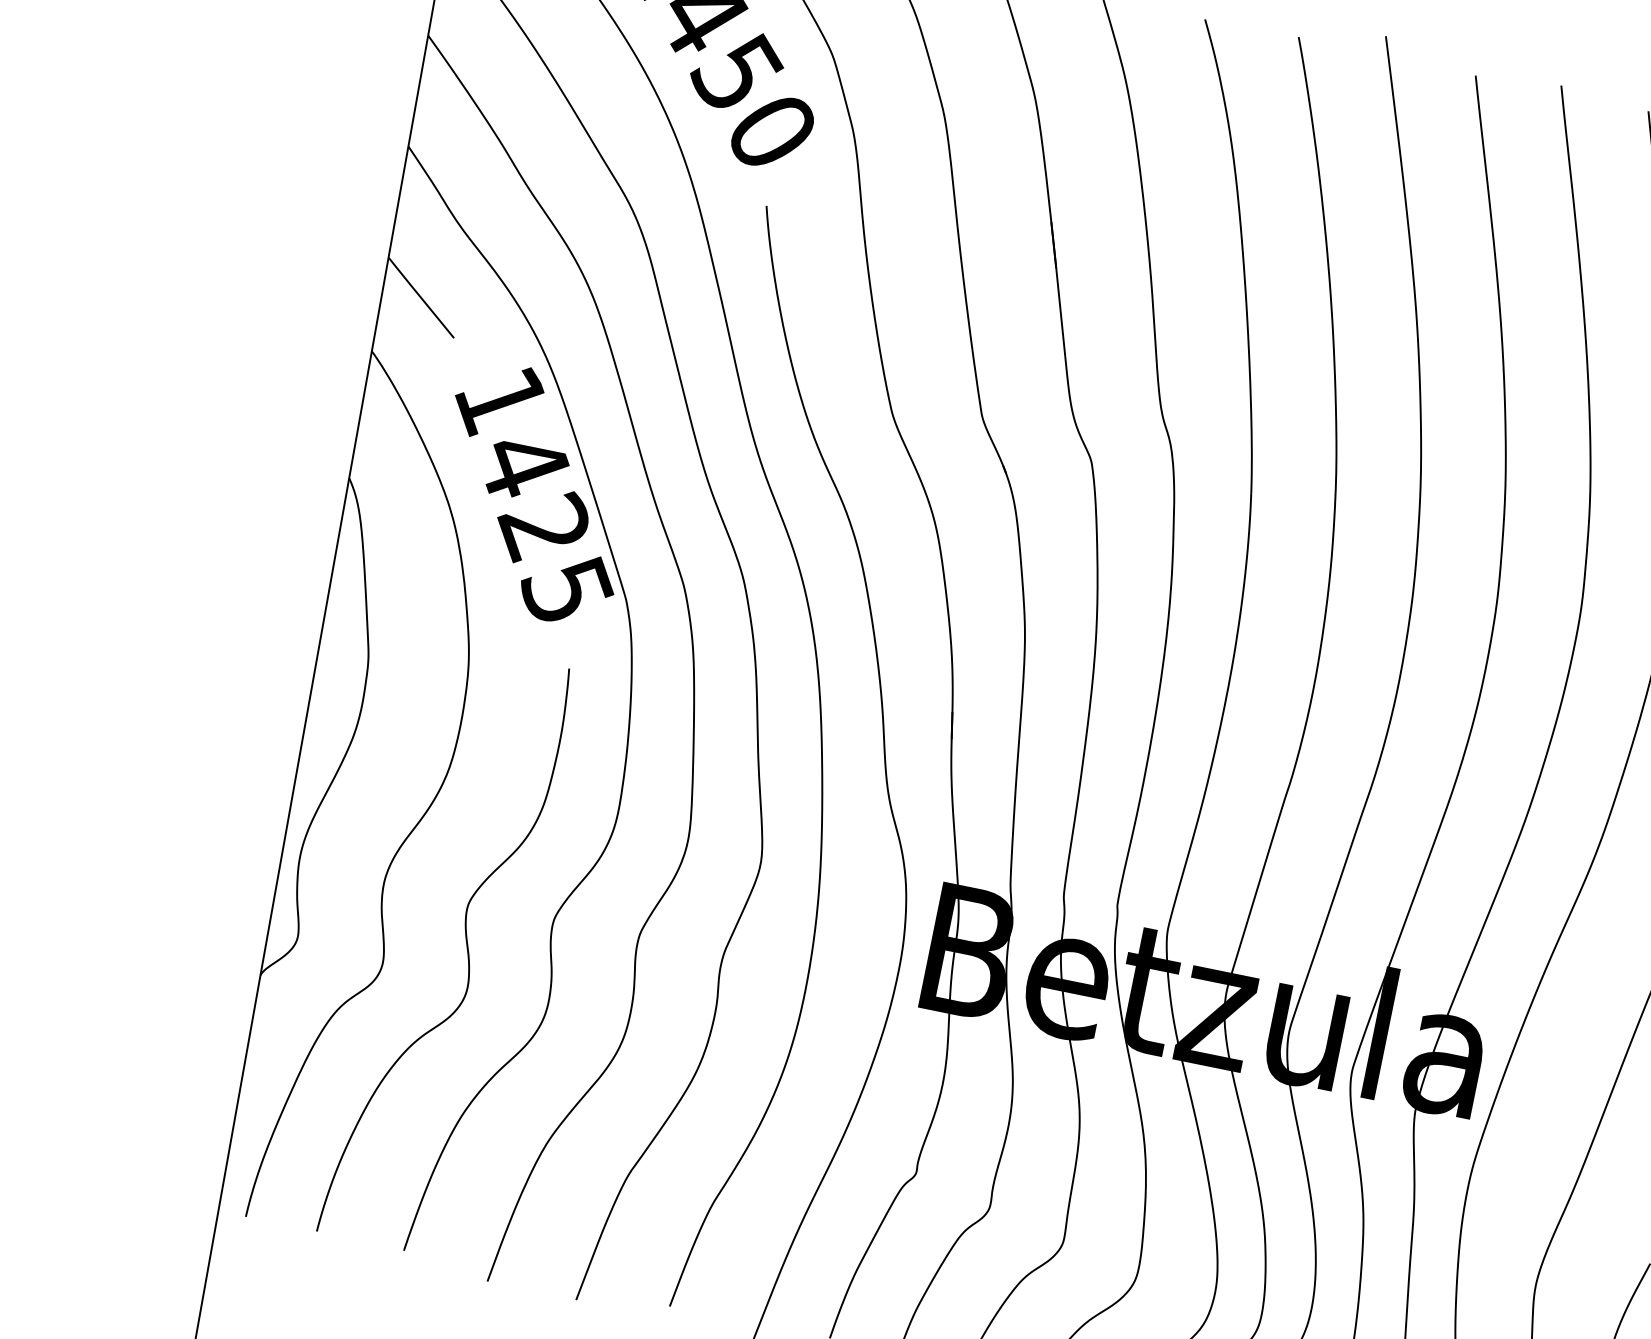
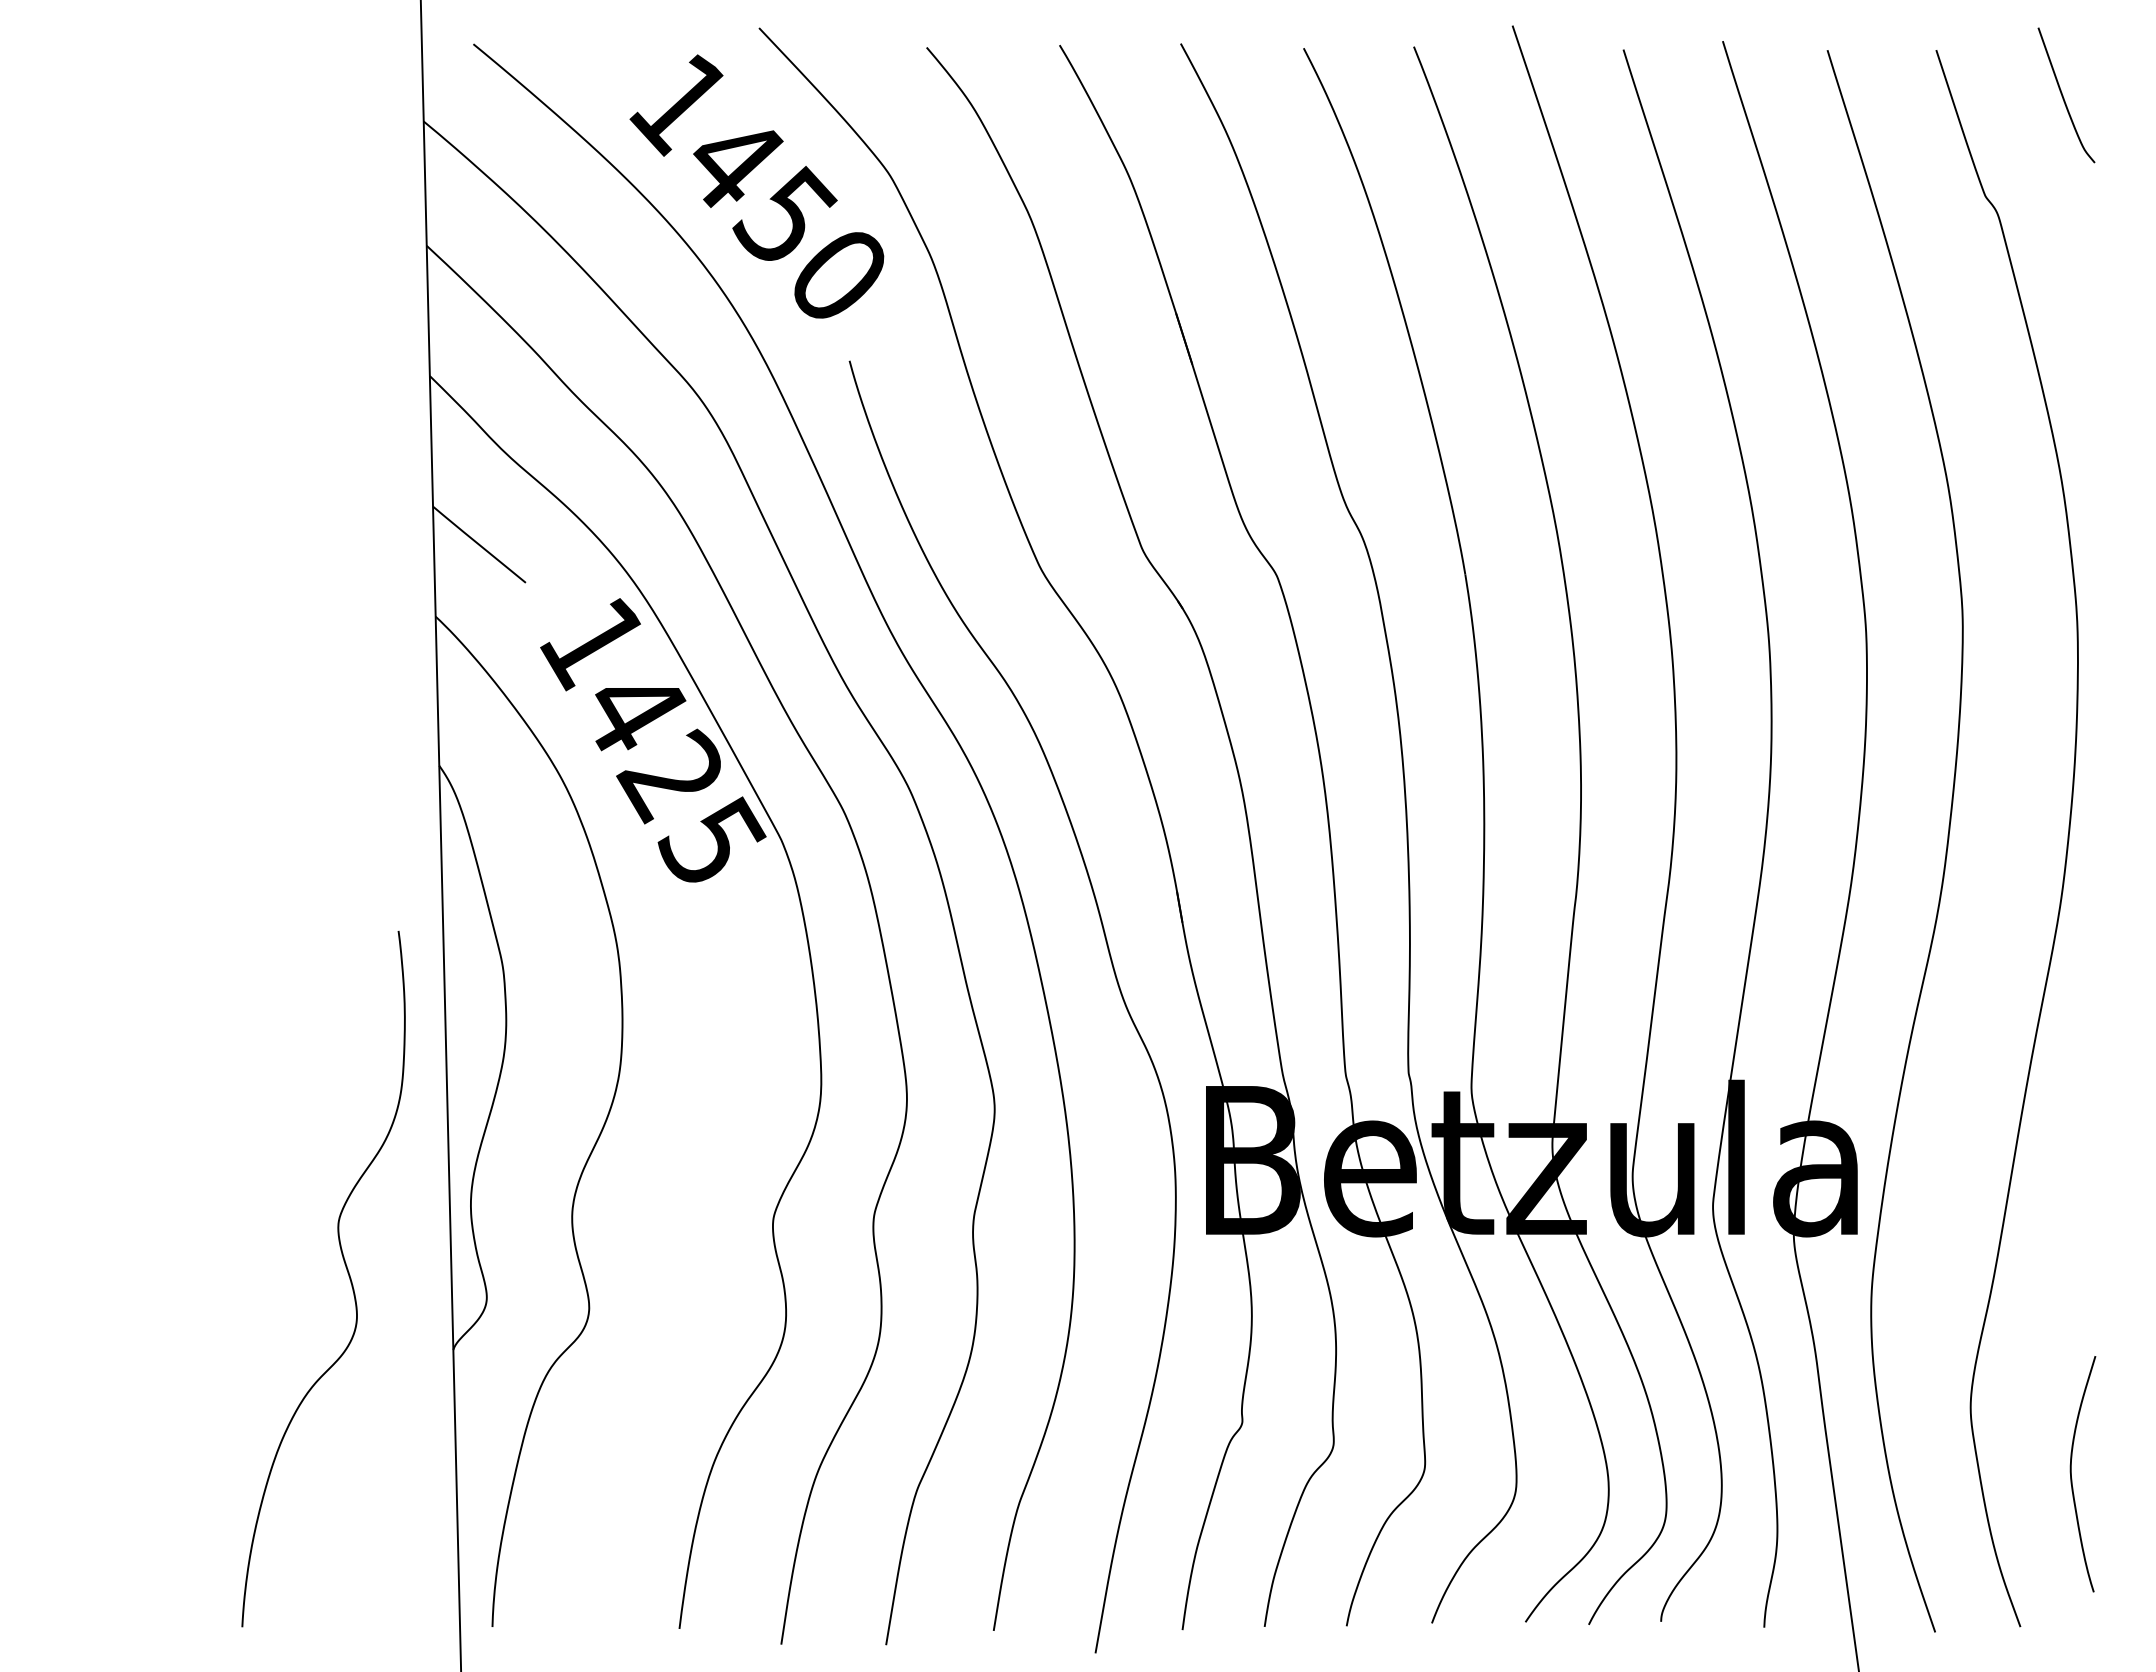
curve: (466, 947) -> (346, 1270), moved

